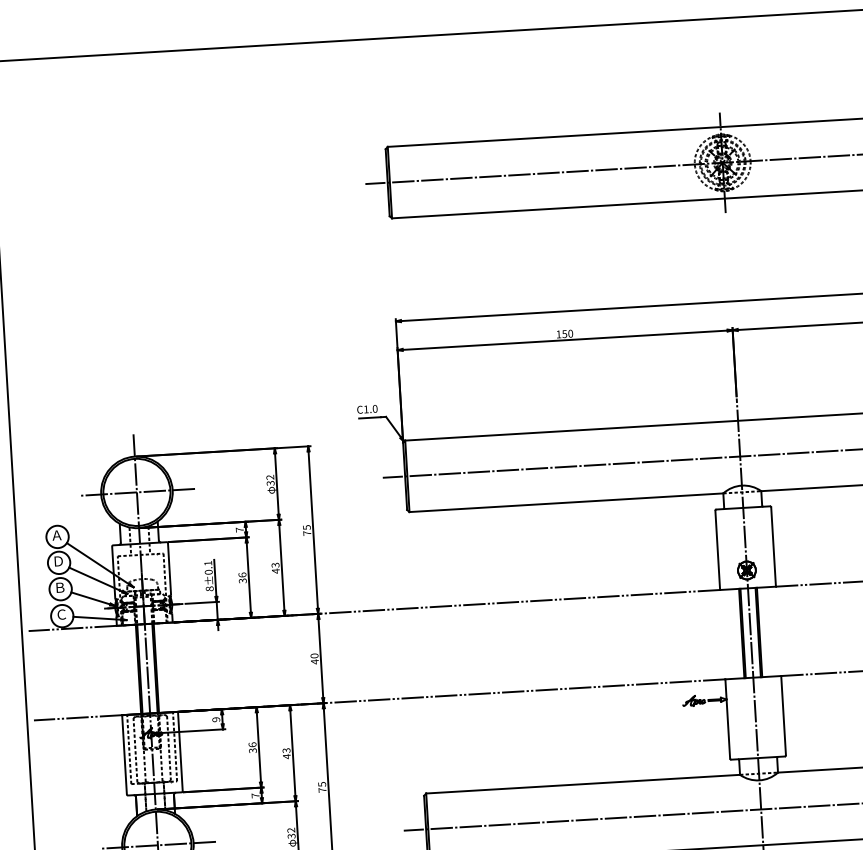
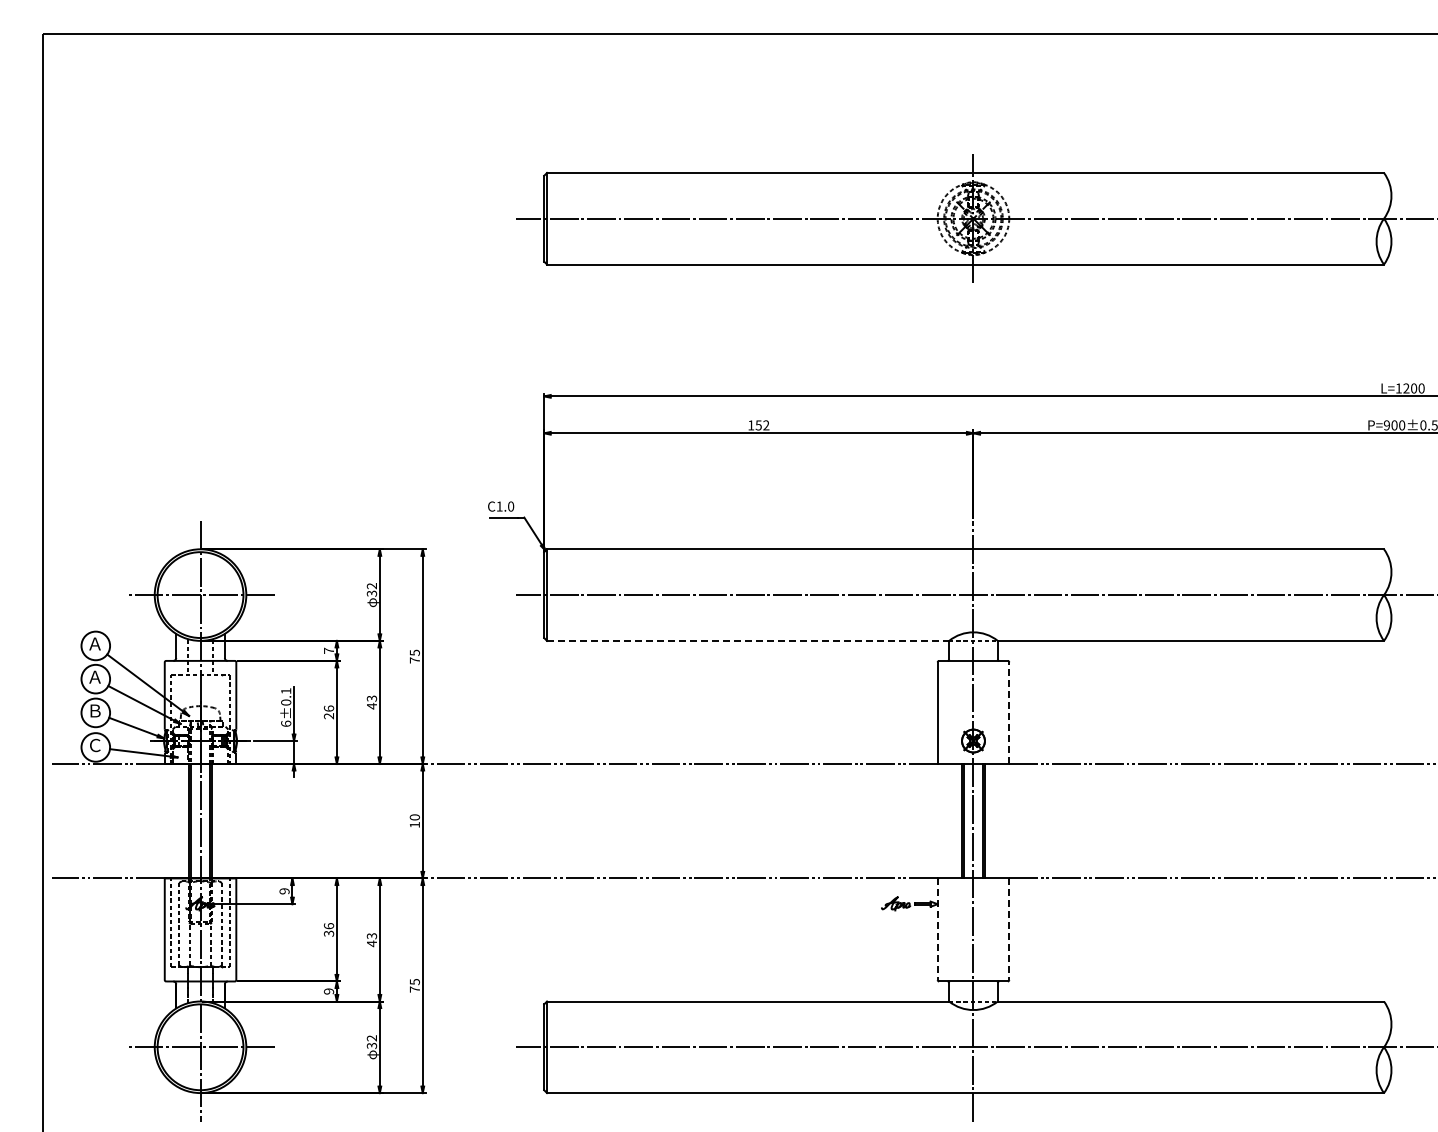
text: (570, 333) -> (766, 425), 150 -> 152
line: (566, 502) -> (748, 640), solid -> dashed
line: (773, 547) -> (1009, 713), solid -> dashed
text: (57, 560) -> (94, 676), Ｄ -> Ａ
text: (243, 581) -> (329, 716), 36 -> 26
text: (209, 588) -> (286, 723), 8±0.1 -> 6±0.1
text: (314, 661) -> (414, 824), 40 -> 10
line: (783, 715) -> (1009, 929), solid -> dashed
line: (727, 719) -> (937, 929), solid -> dashed
text: (255, 795) -> (328, 991), 7 -> 9

